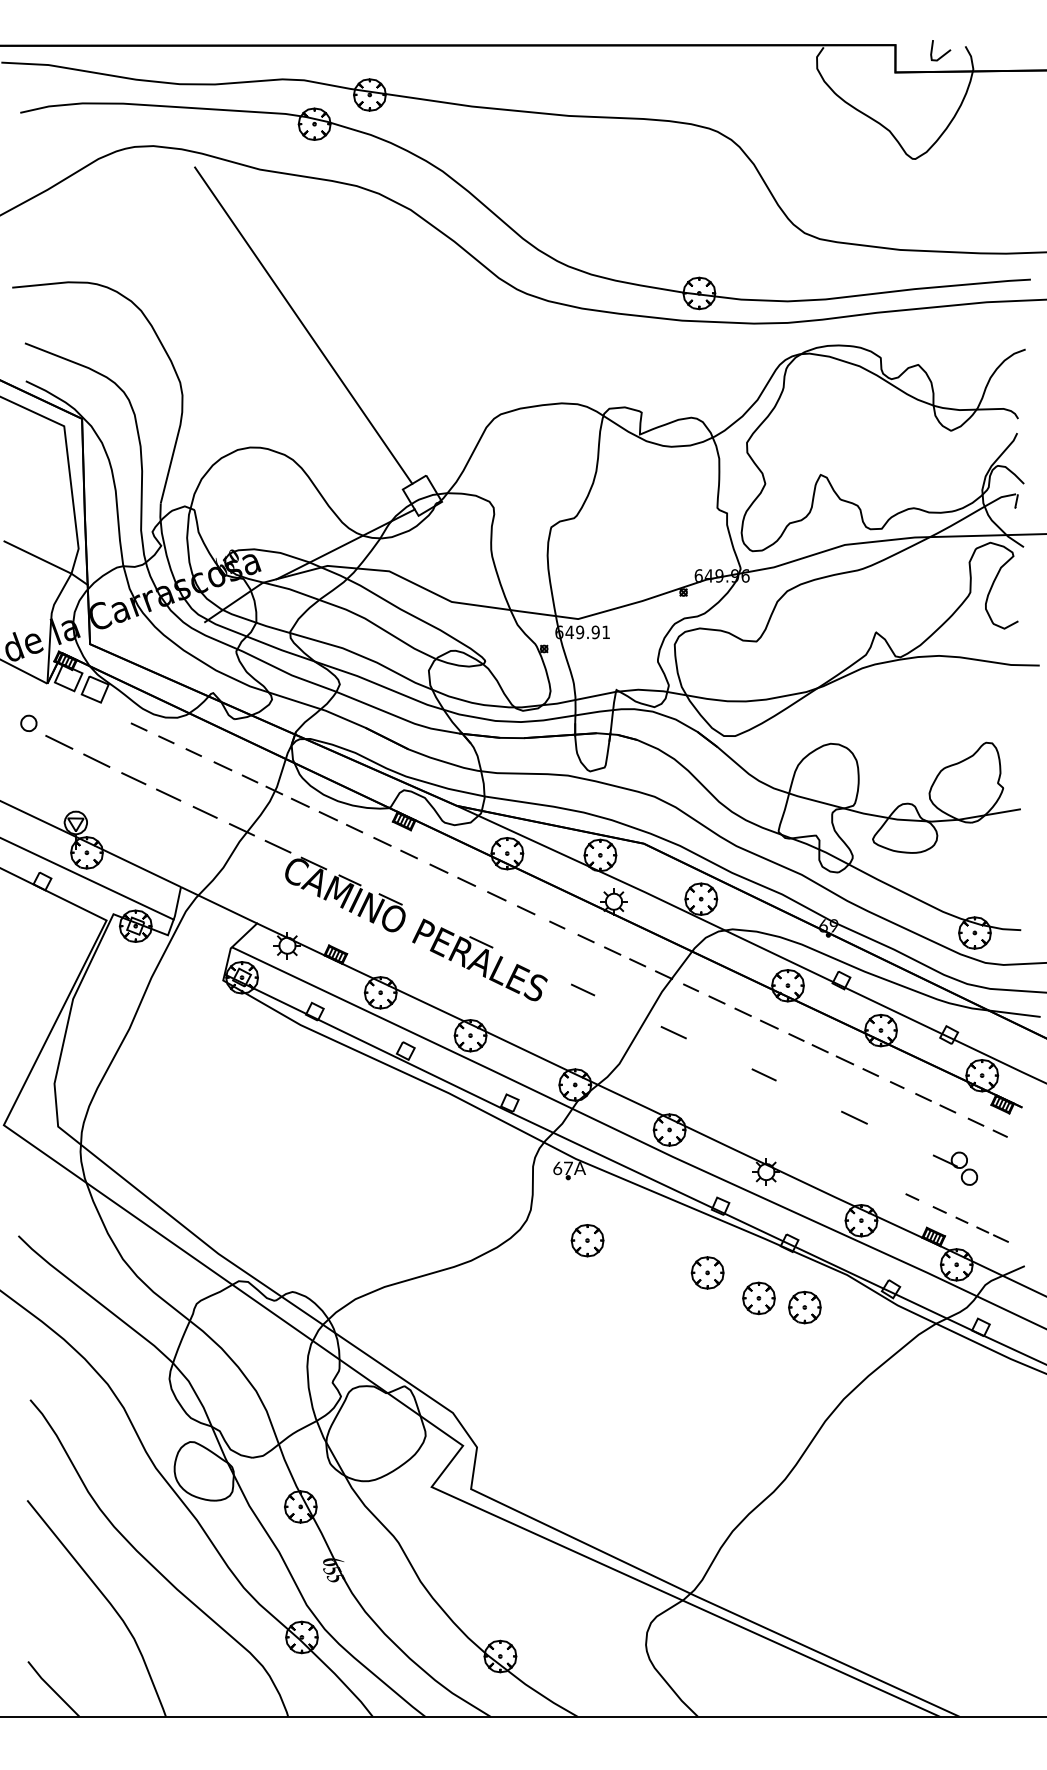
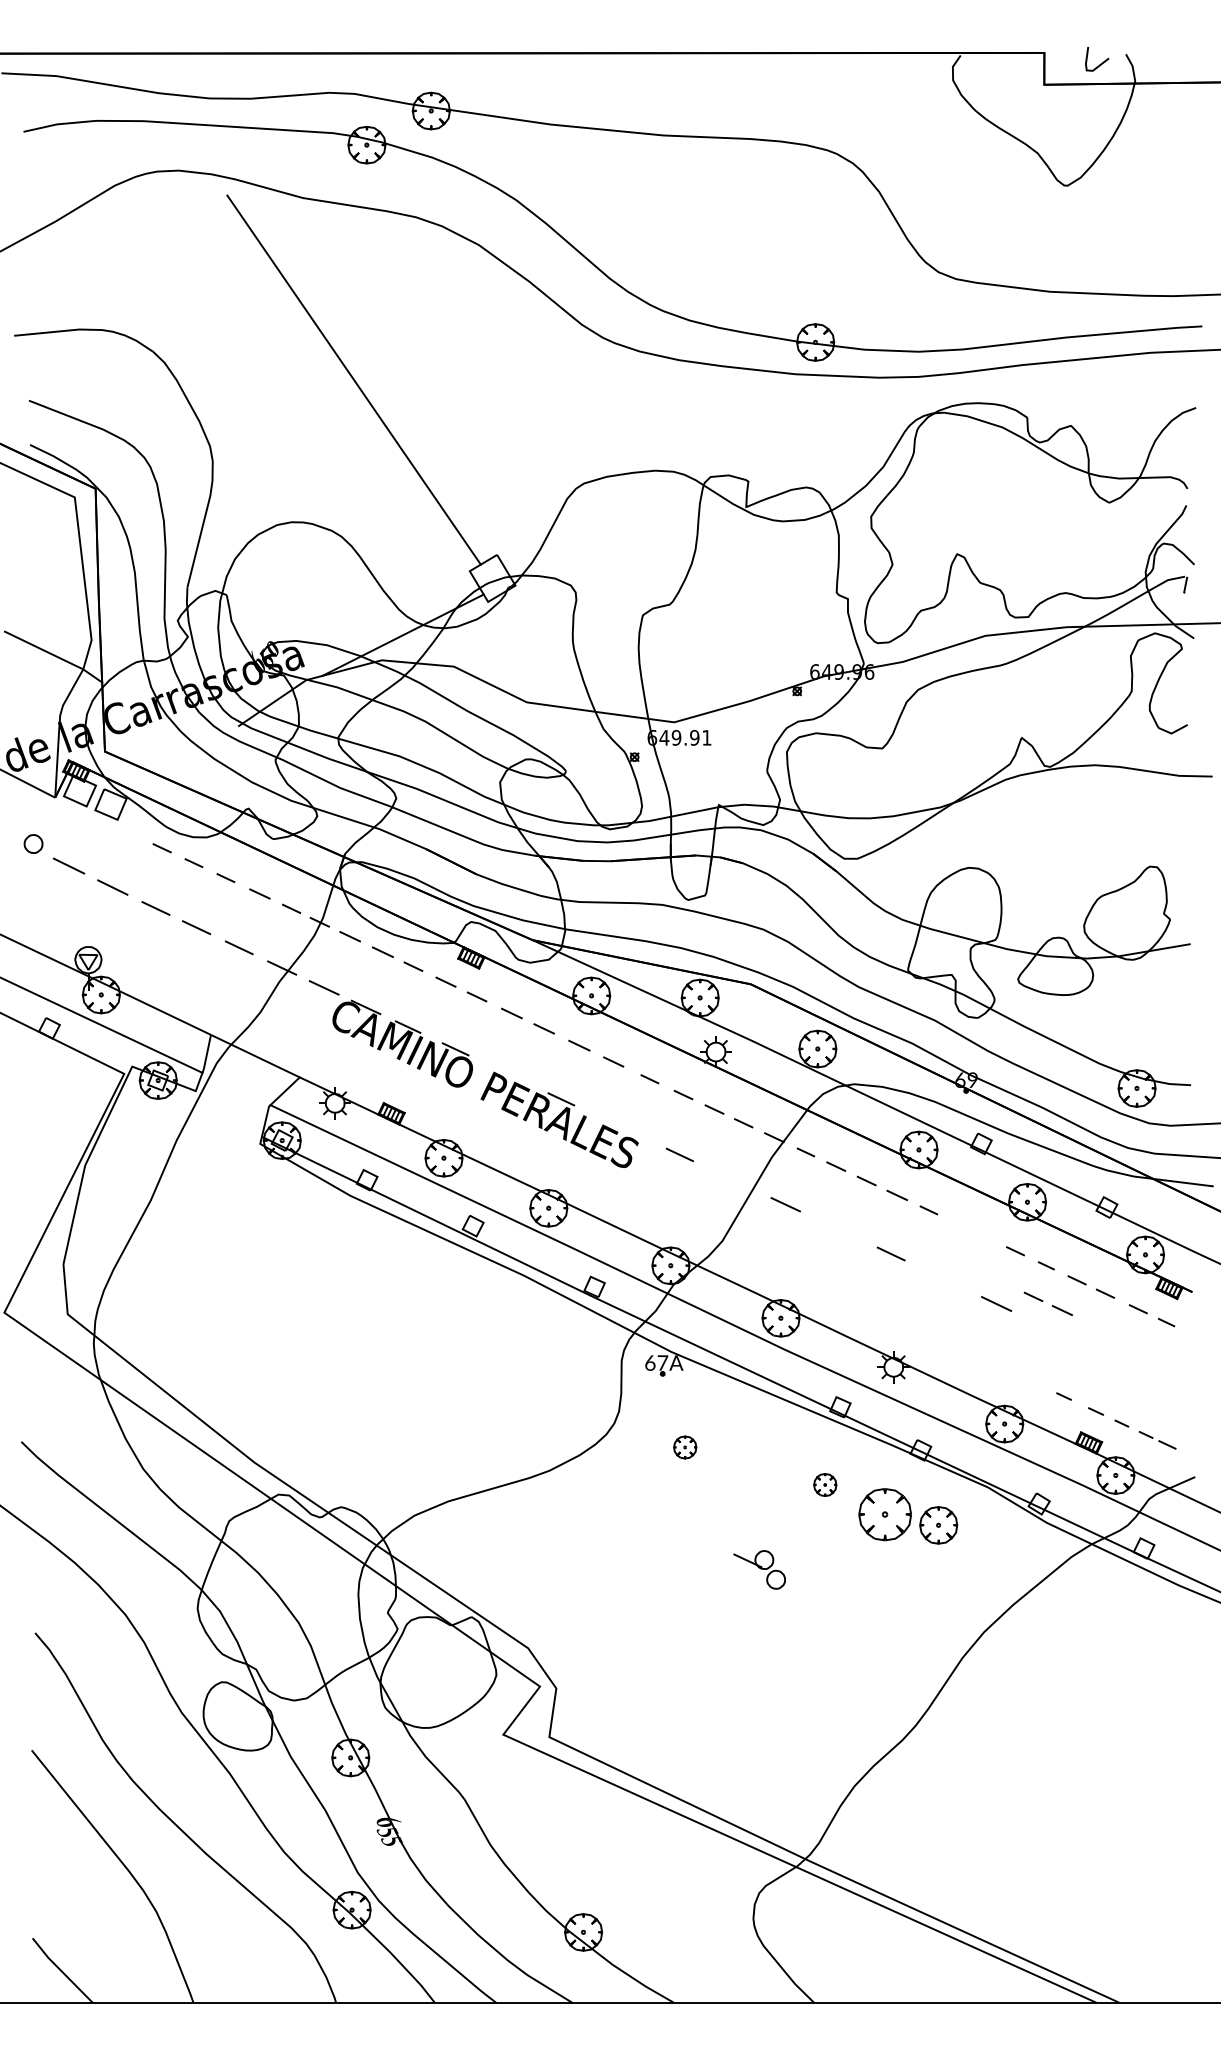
line: (835, 1056) -> (1051, 1306), moved
part: (955, 1168) -> (759, 1569), moved
part: (587, 1240) -> (685, 1447), size x0.6
part: (707, 1272) -> (825, 1484), size x0.6
part: (758, 1298) -> (884, 1514), size x1.4

